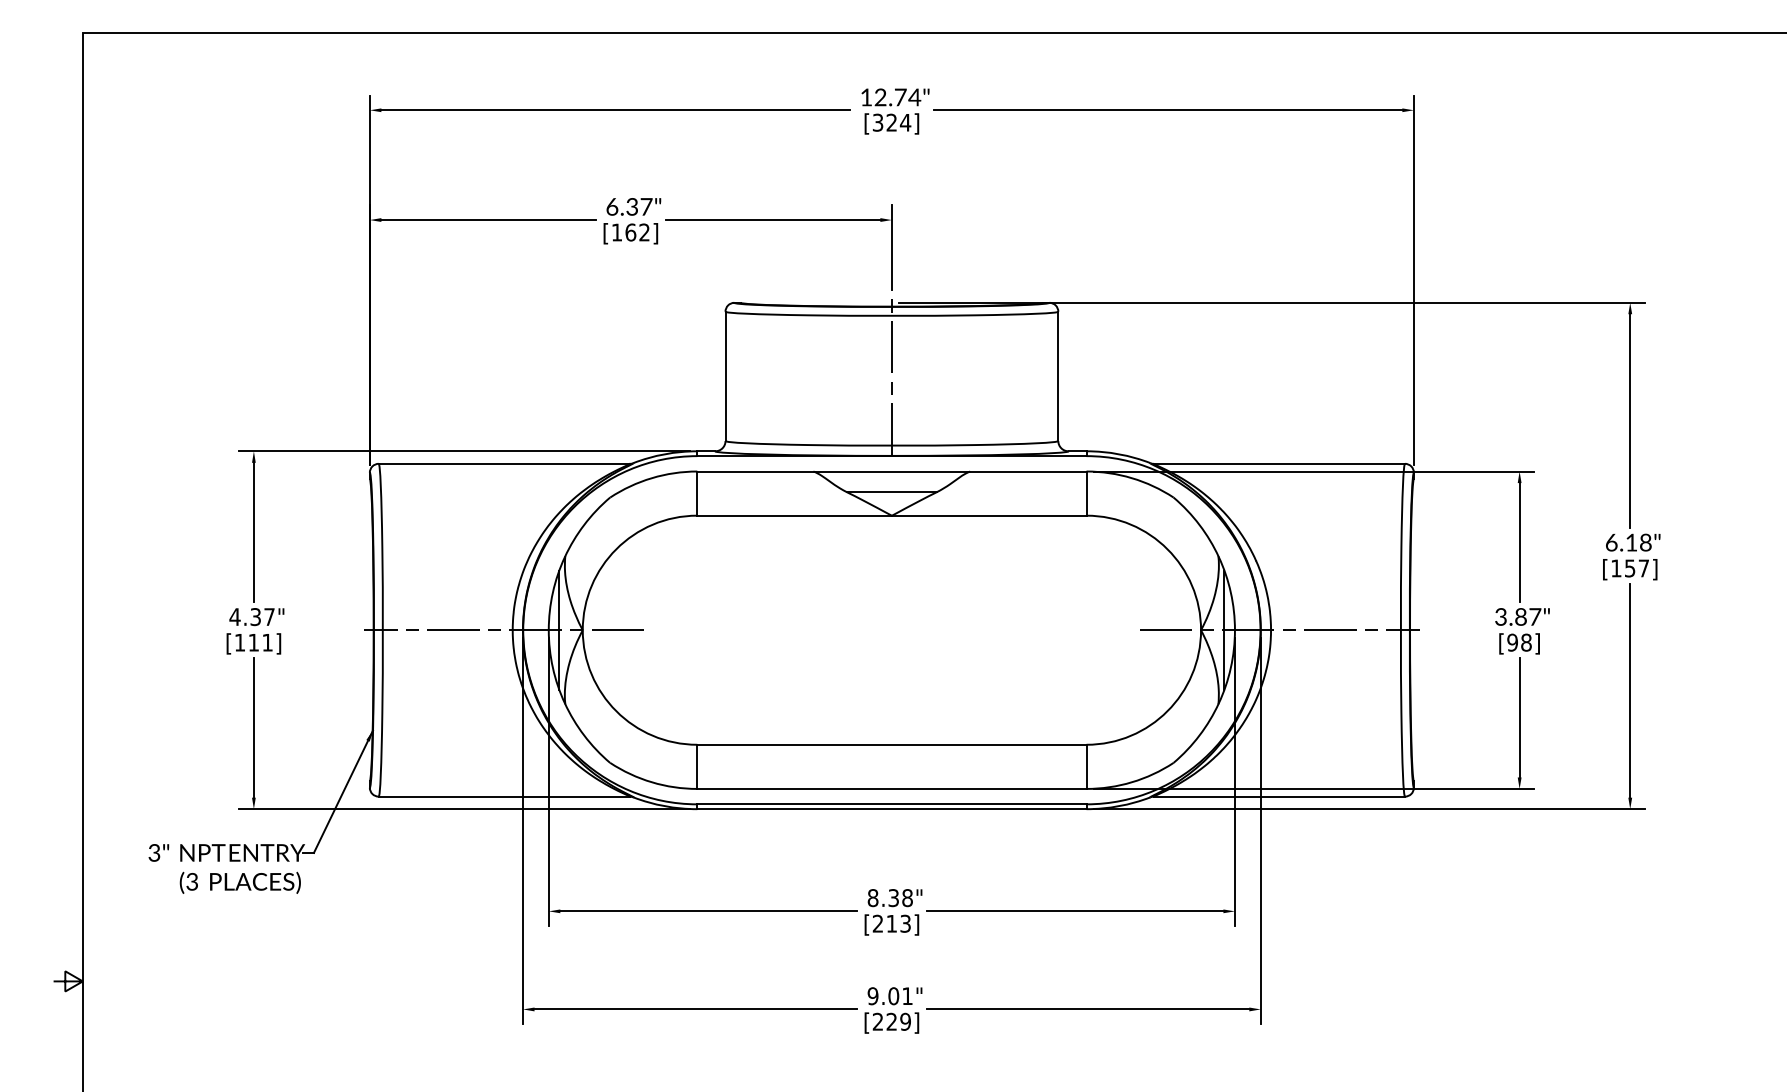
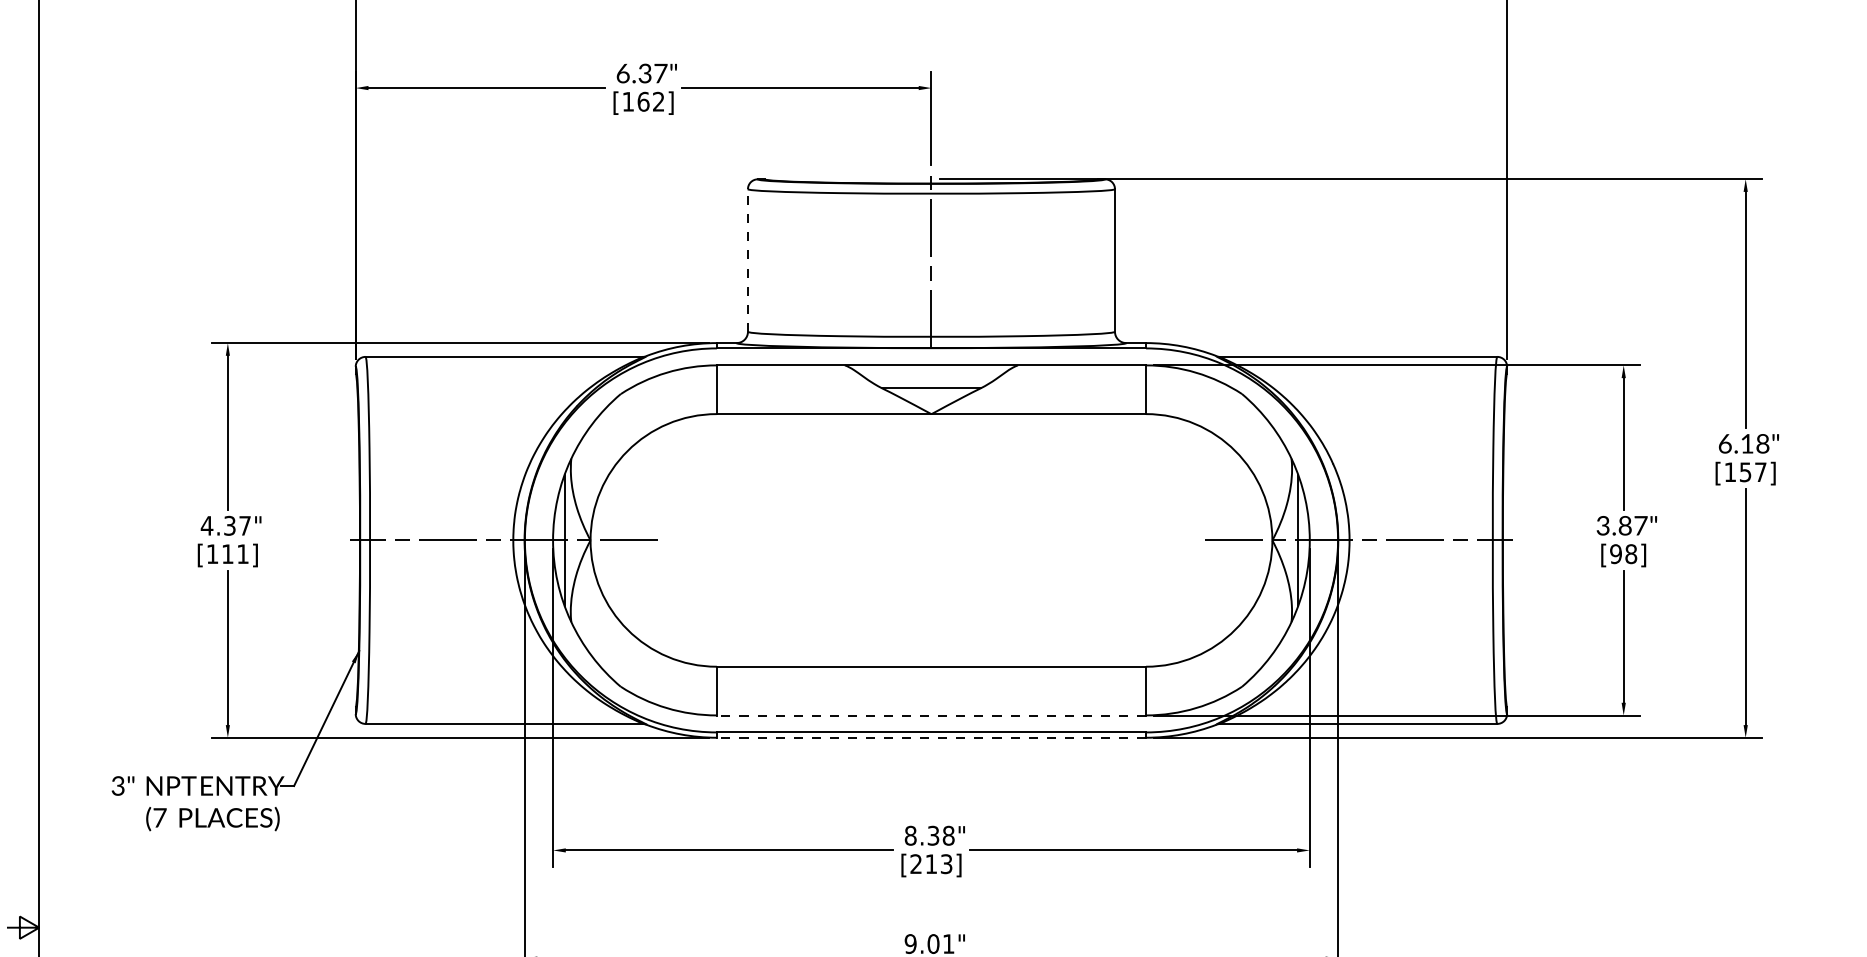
line: (725, 376) -> (747, 260), solid -> dashed
line: (891, 789) -> (931, 716), solid -> dashed
line: (891, 809) -> (931, 738), solid -> dashed
text: (192, 881) -> (160, 817), (3 -> (7

